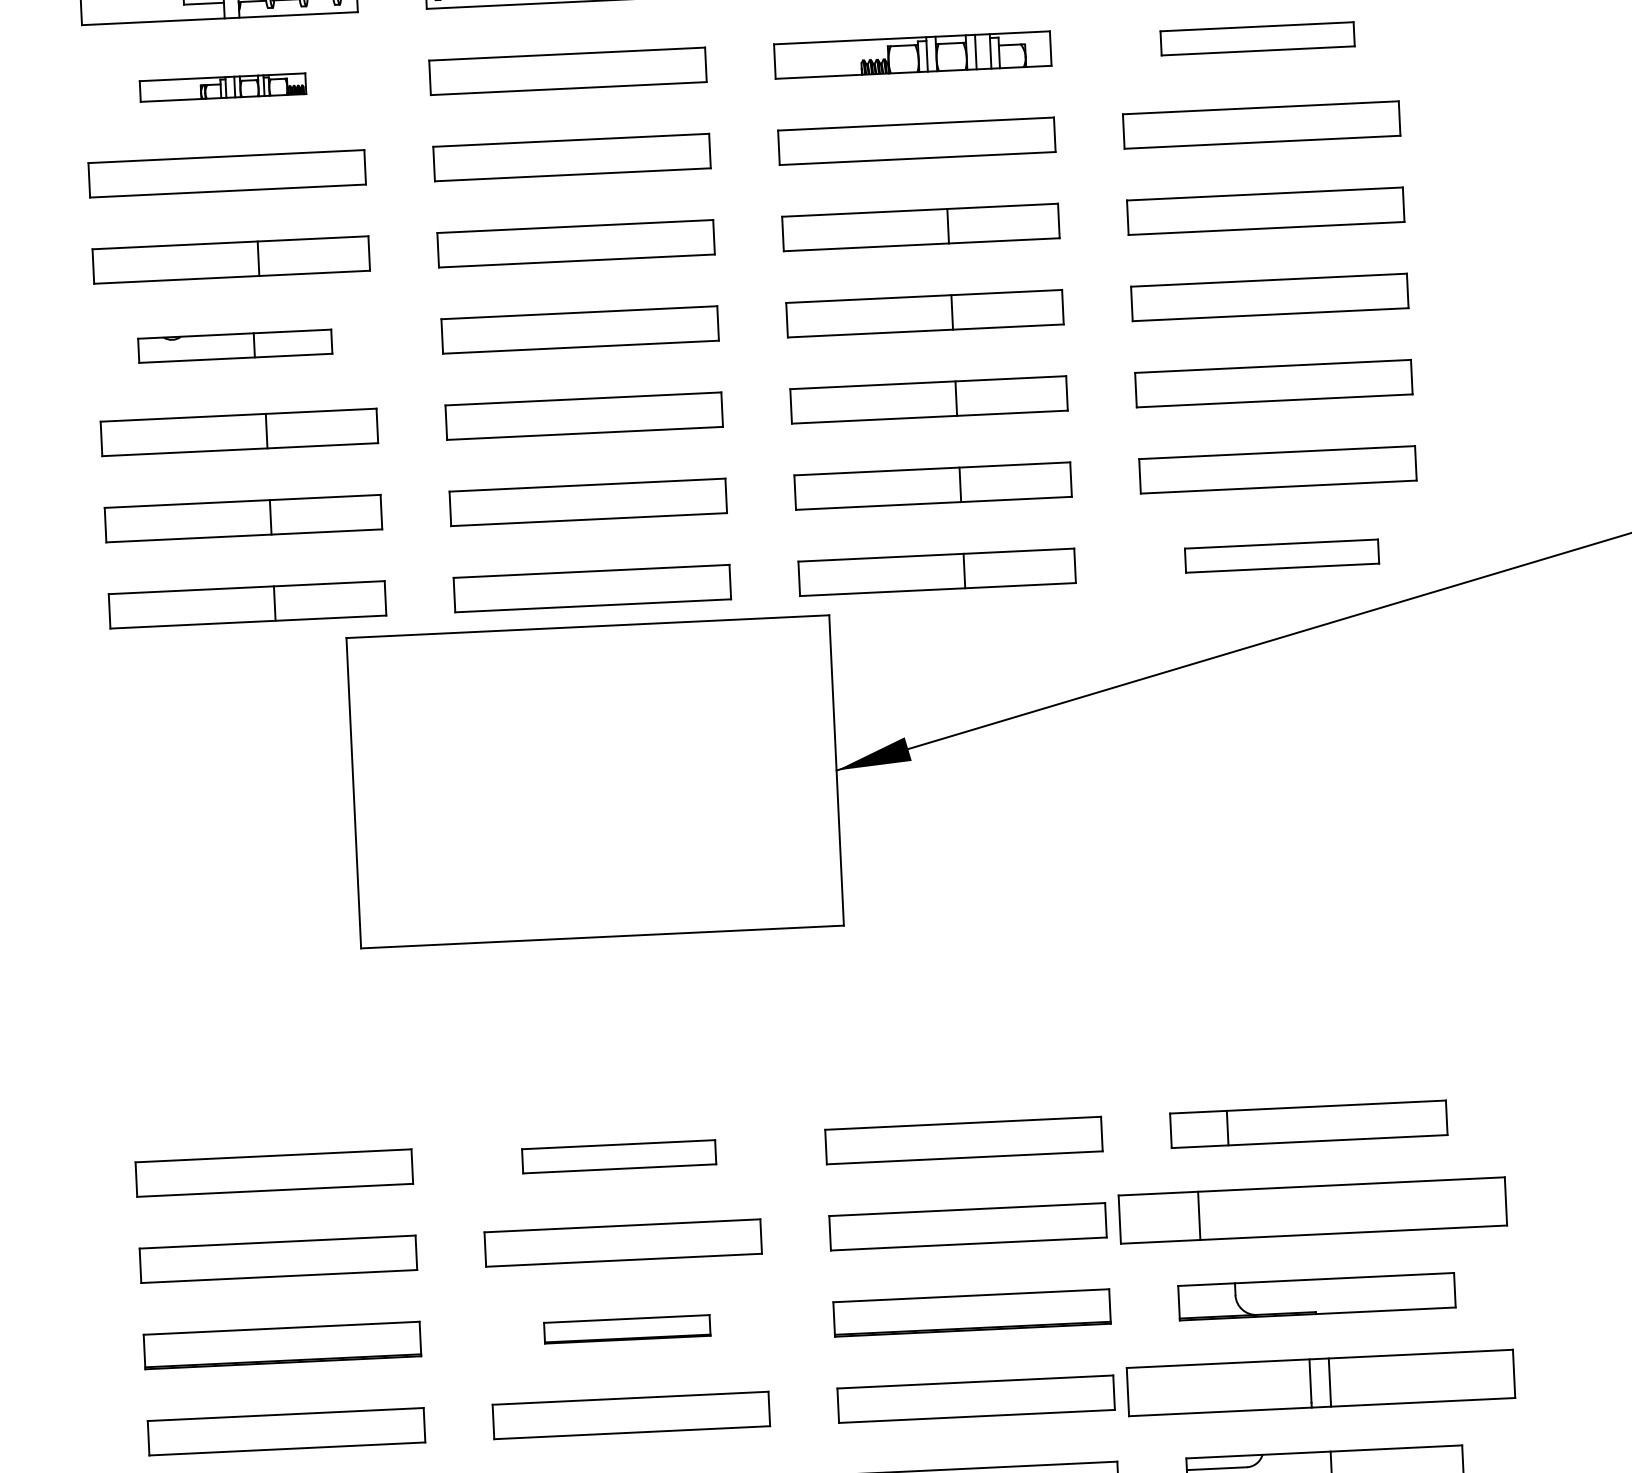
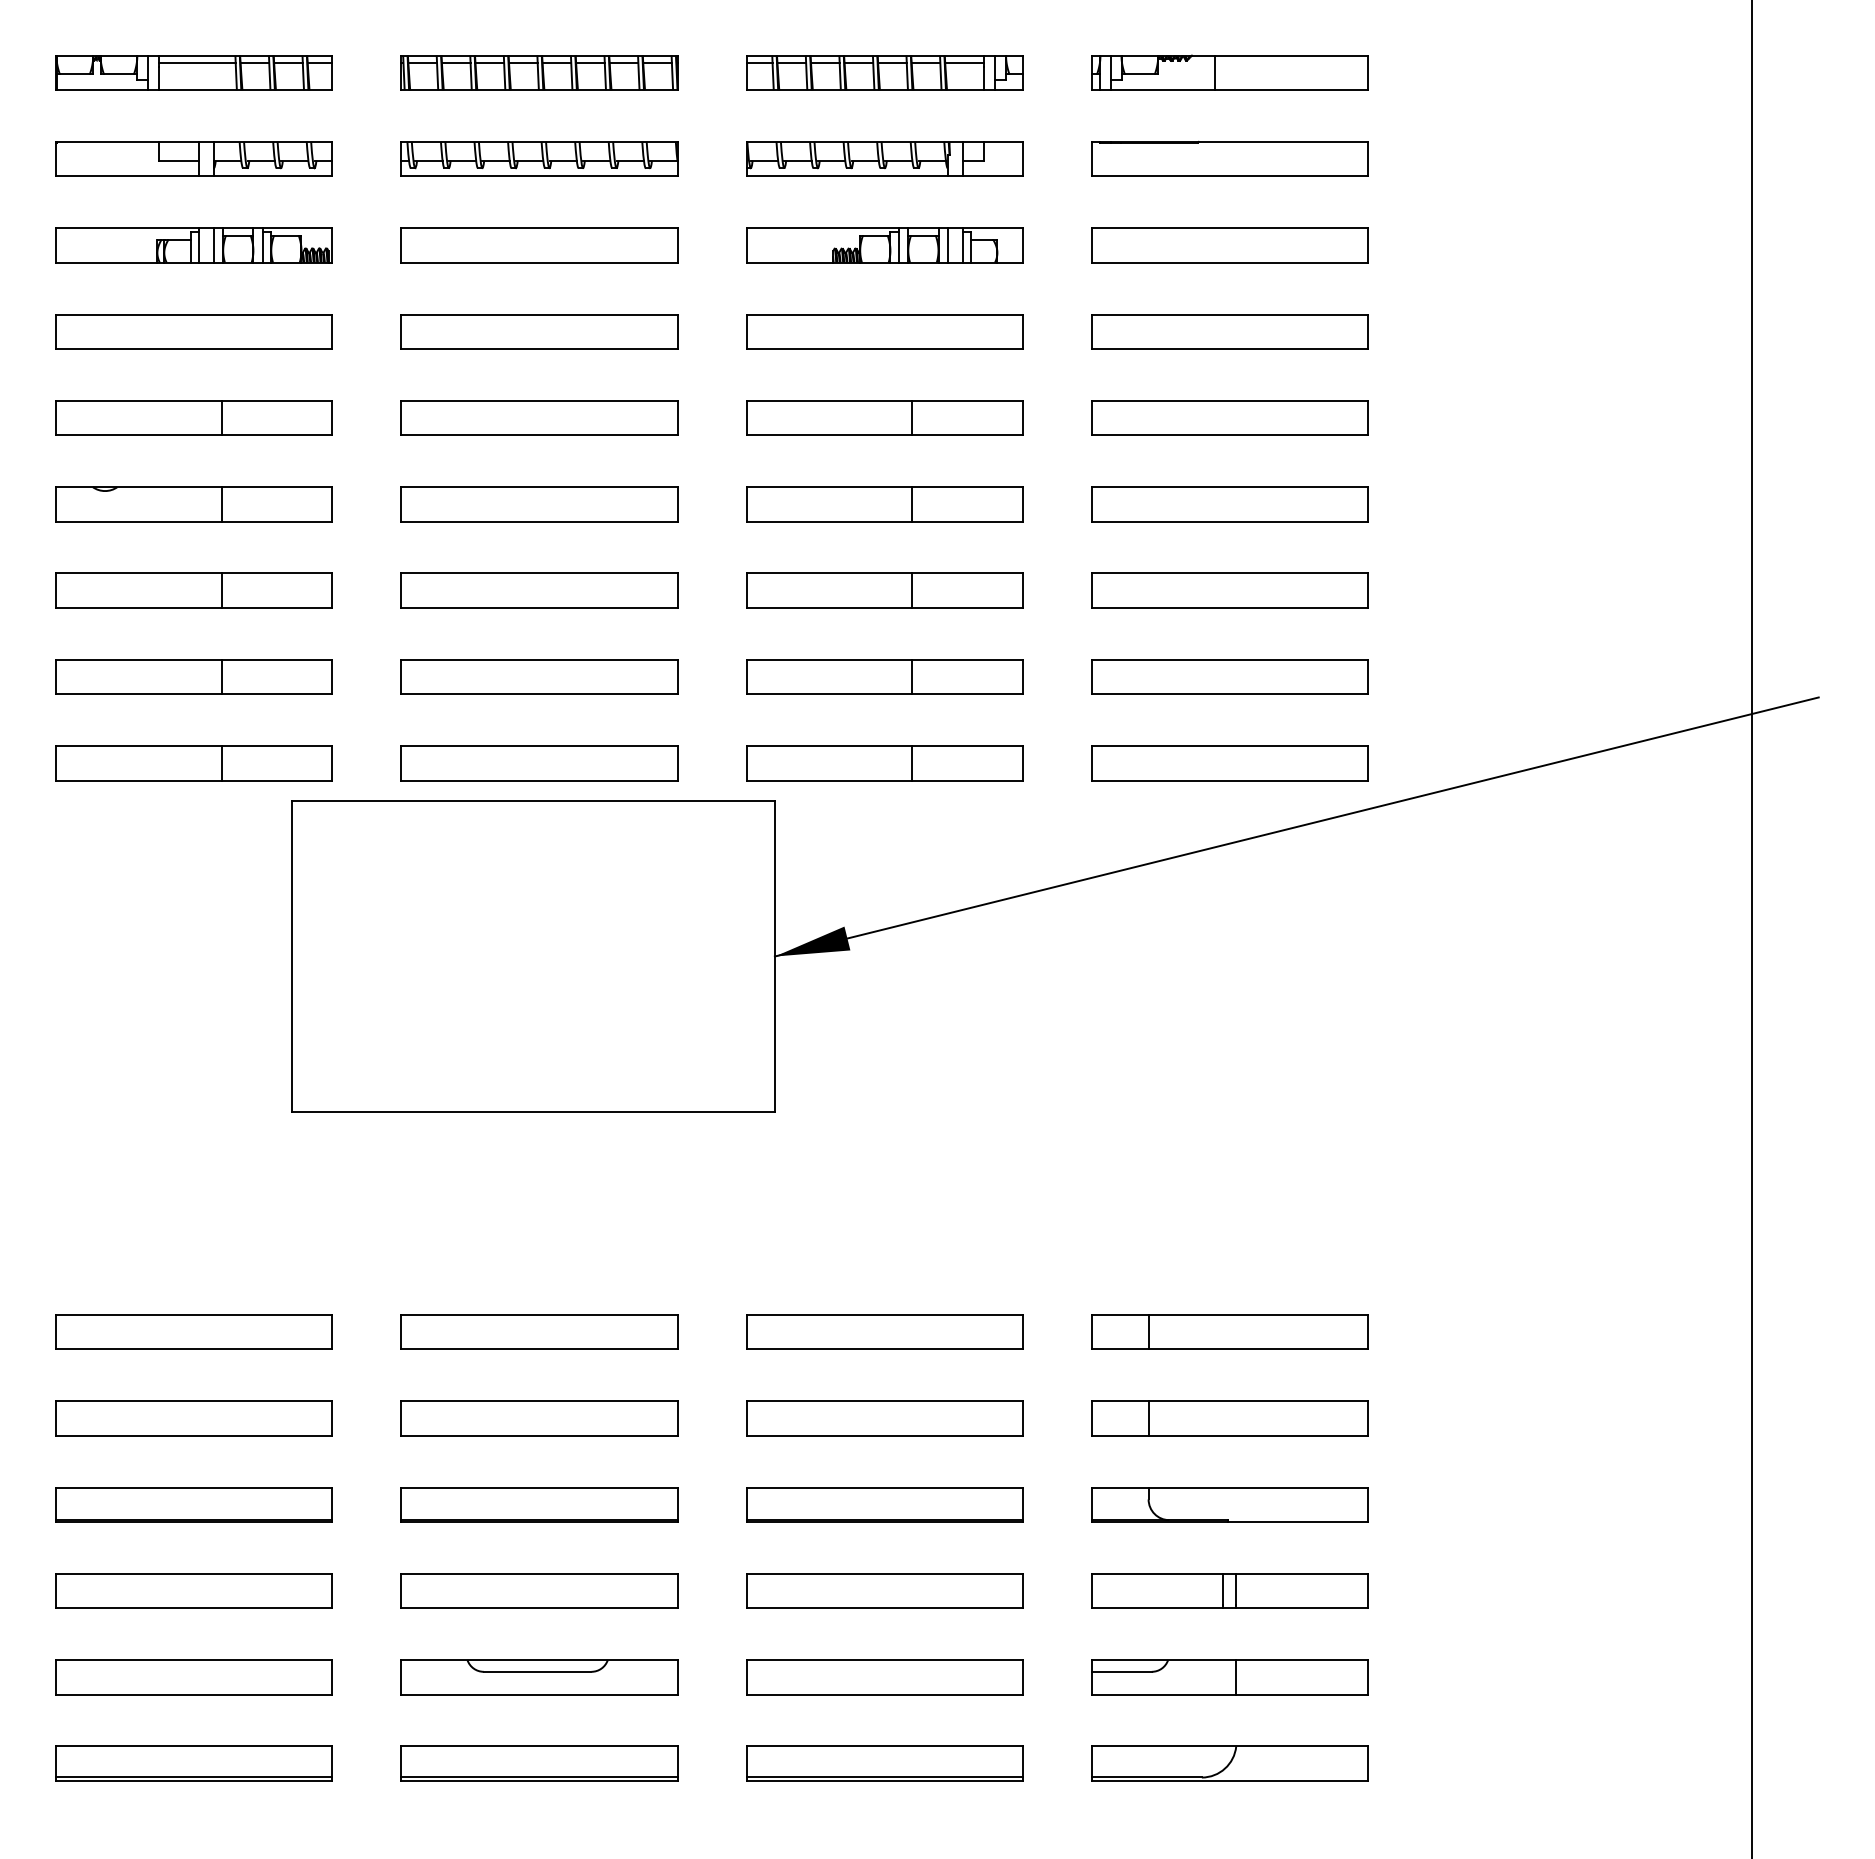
part: (1257, 38) -> (1229, 245), size x1.43
part: (222, 87) -> (193, 245), size x1.67
part: (234, 346) -> (193, 504), size x1.43
part: (1281, 556) -> (1229, 763), size x1.43
part: (619, 1156) -> (539, 1331), size x1.43
part: (1312, 1210) -> (1229, 1418), size x0.71
part: (627, 1328) -> (539, 1504), size x1.67
part: (1320, 1382) -> (1229, 1590), size x0.71

